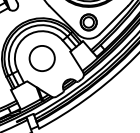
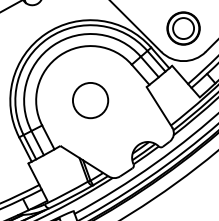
circle: (41, 58) -> (89, 100), size x0.7

